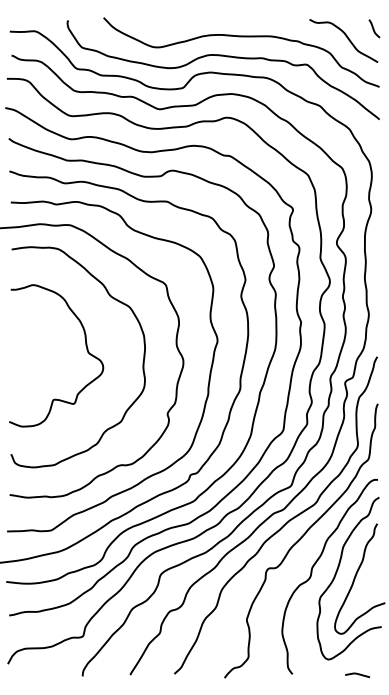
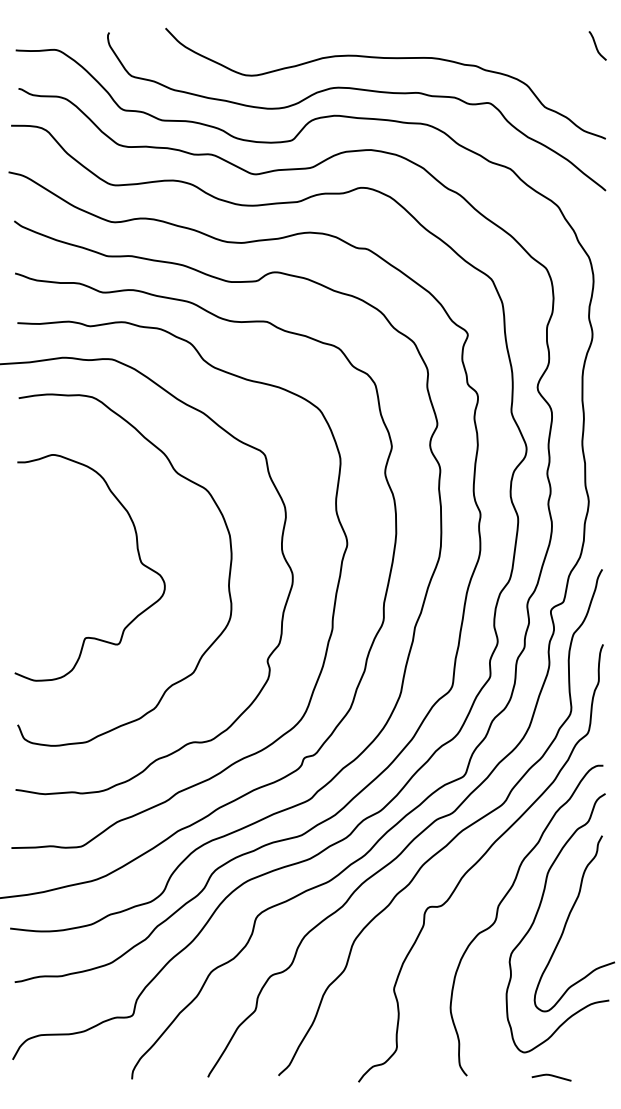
curve: (347, 39) -> (554, 62), removed
curve: (357, 674) -> (551, 1076), moved

